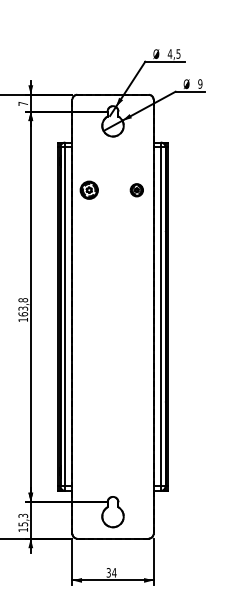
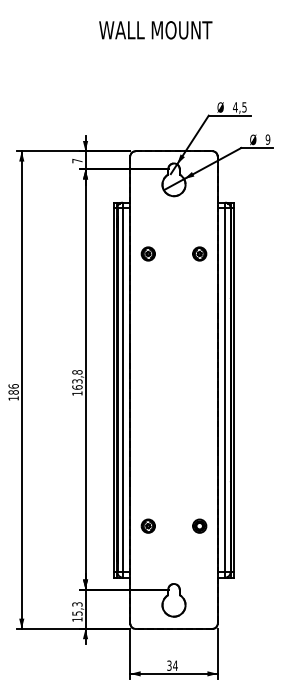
part: (88, 189) -> (147, 253), size x0.71
part: (88, 442) -> (147, 525), added
part: (136, 442) -> (199, 525), added

